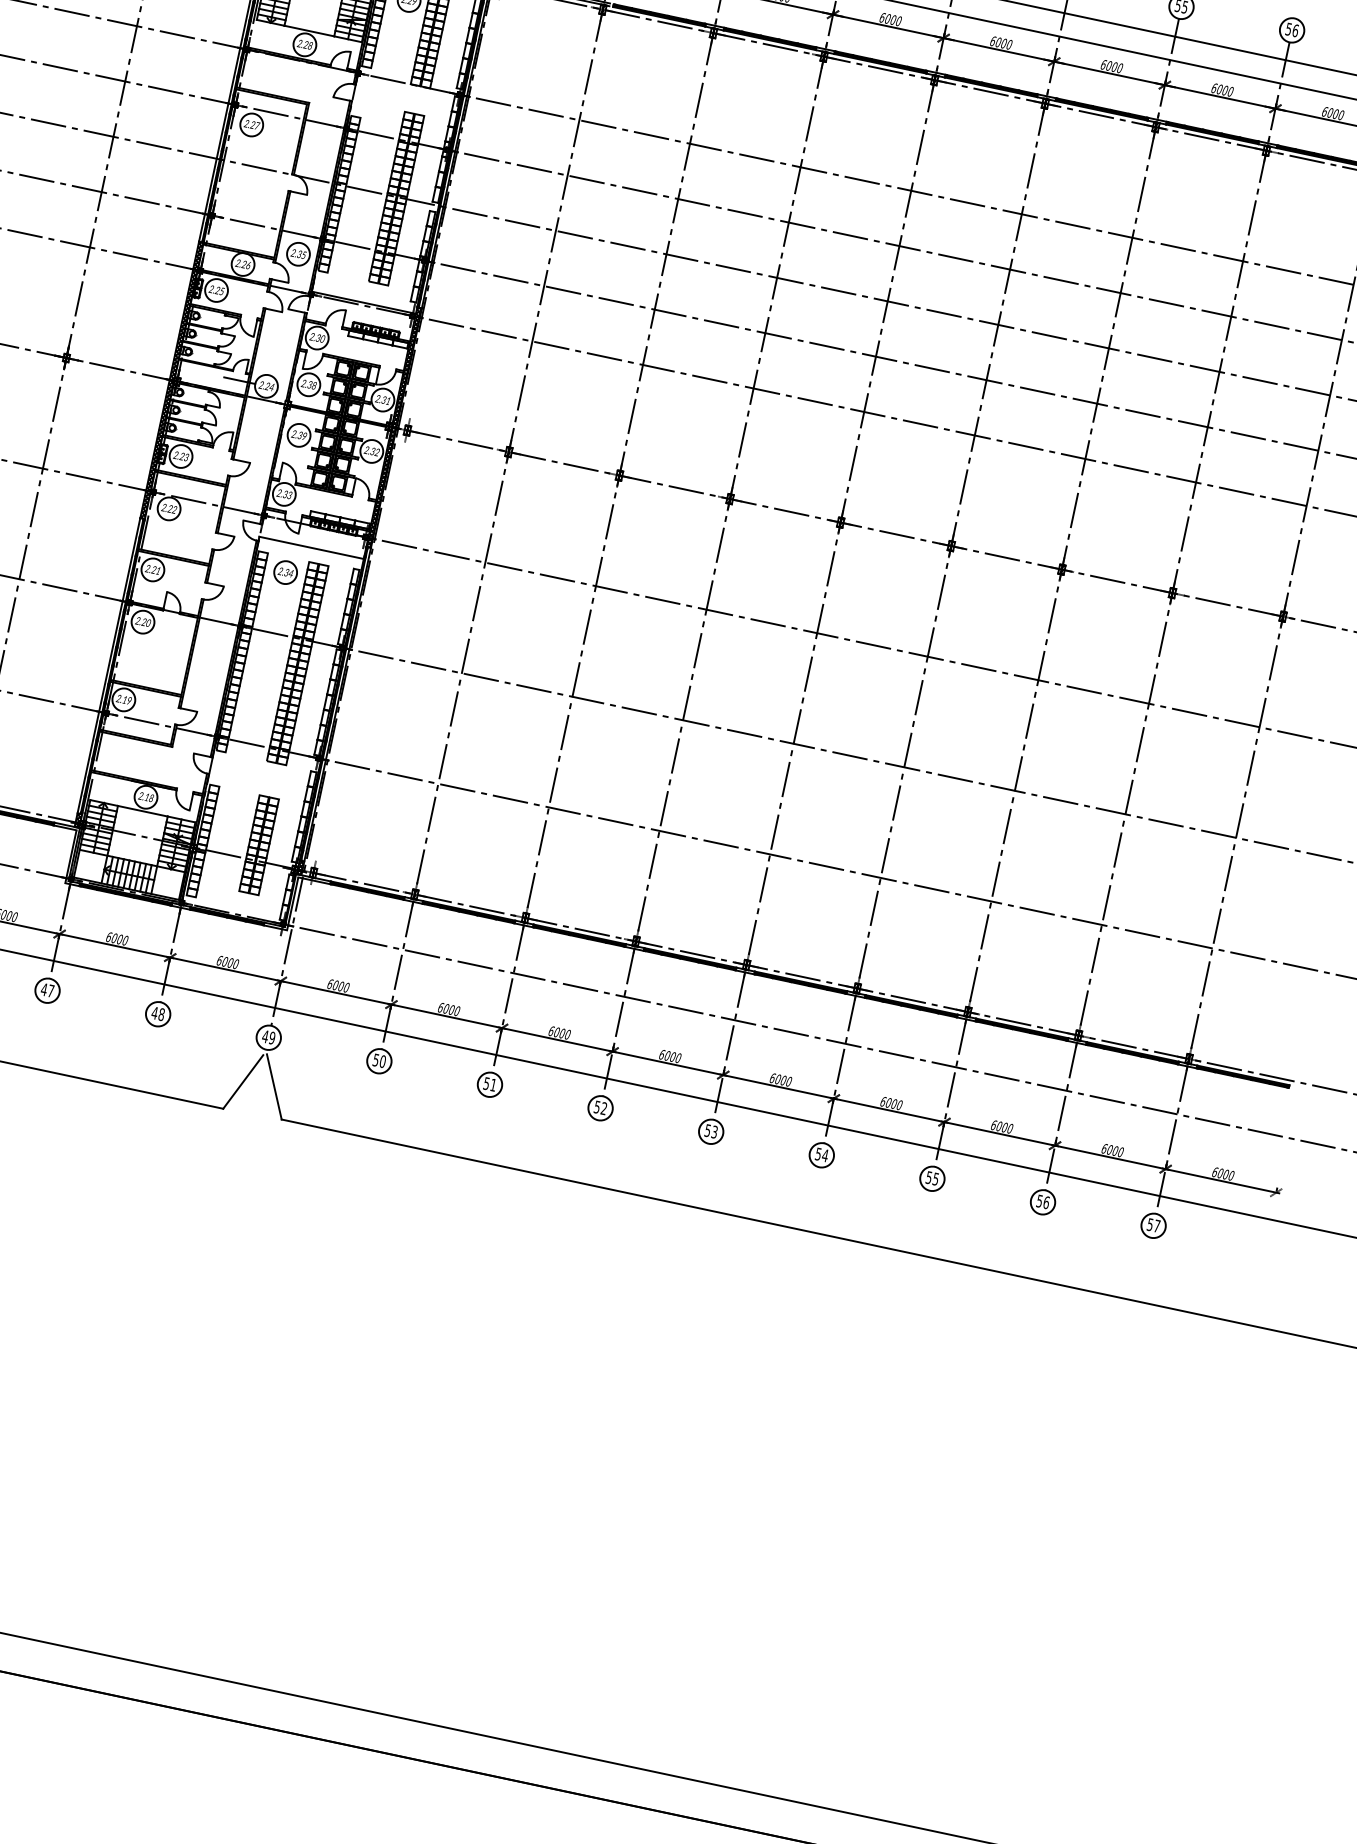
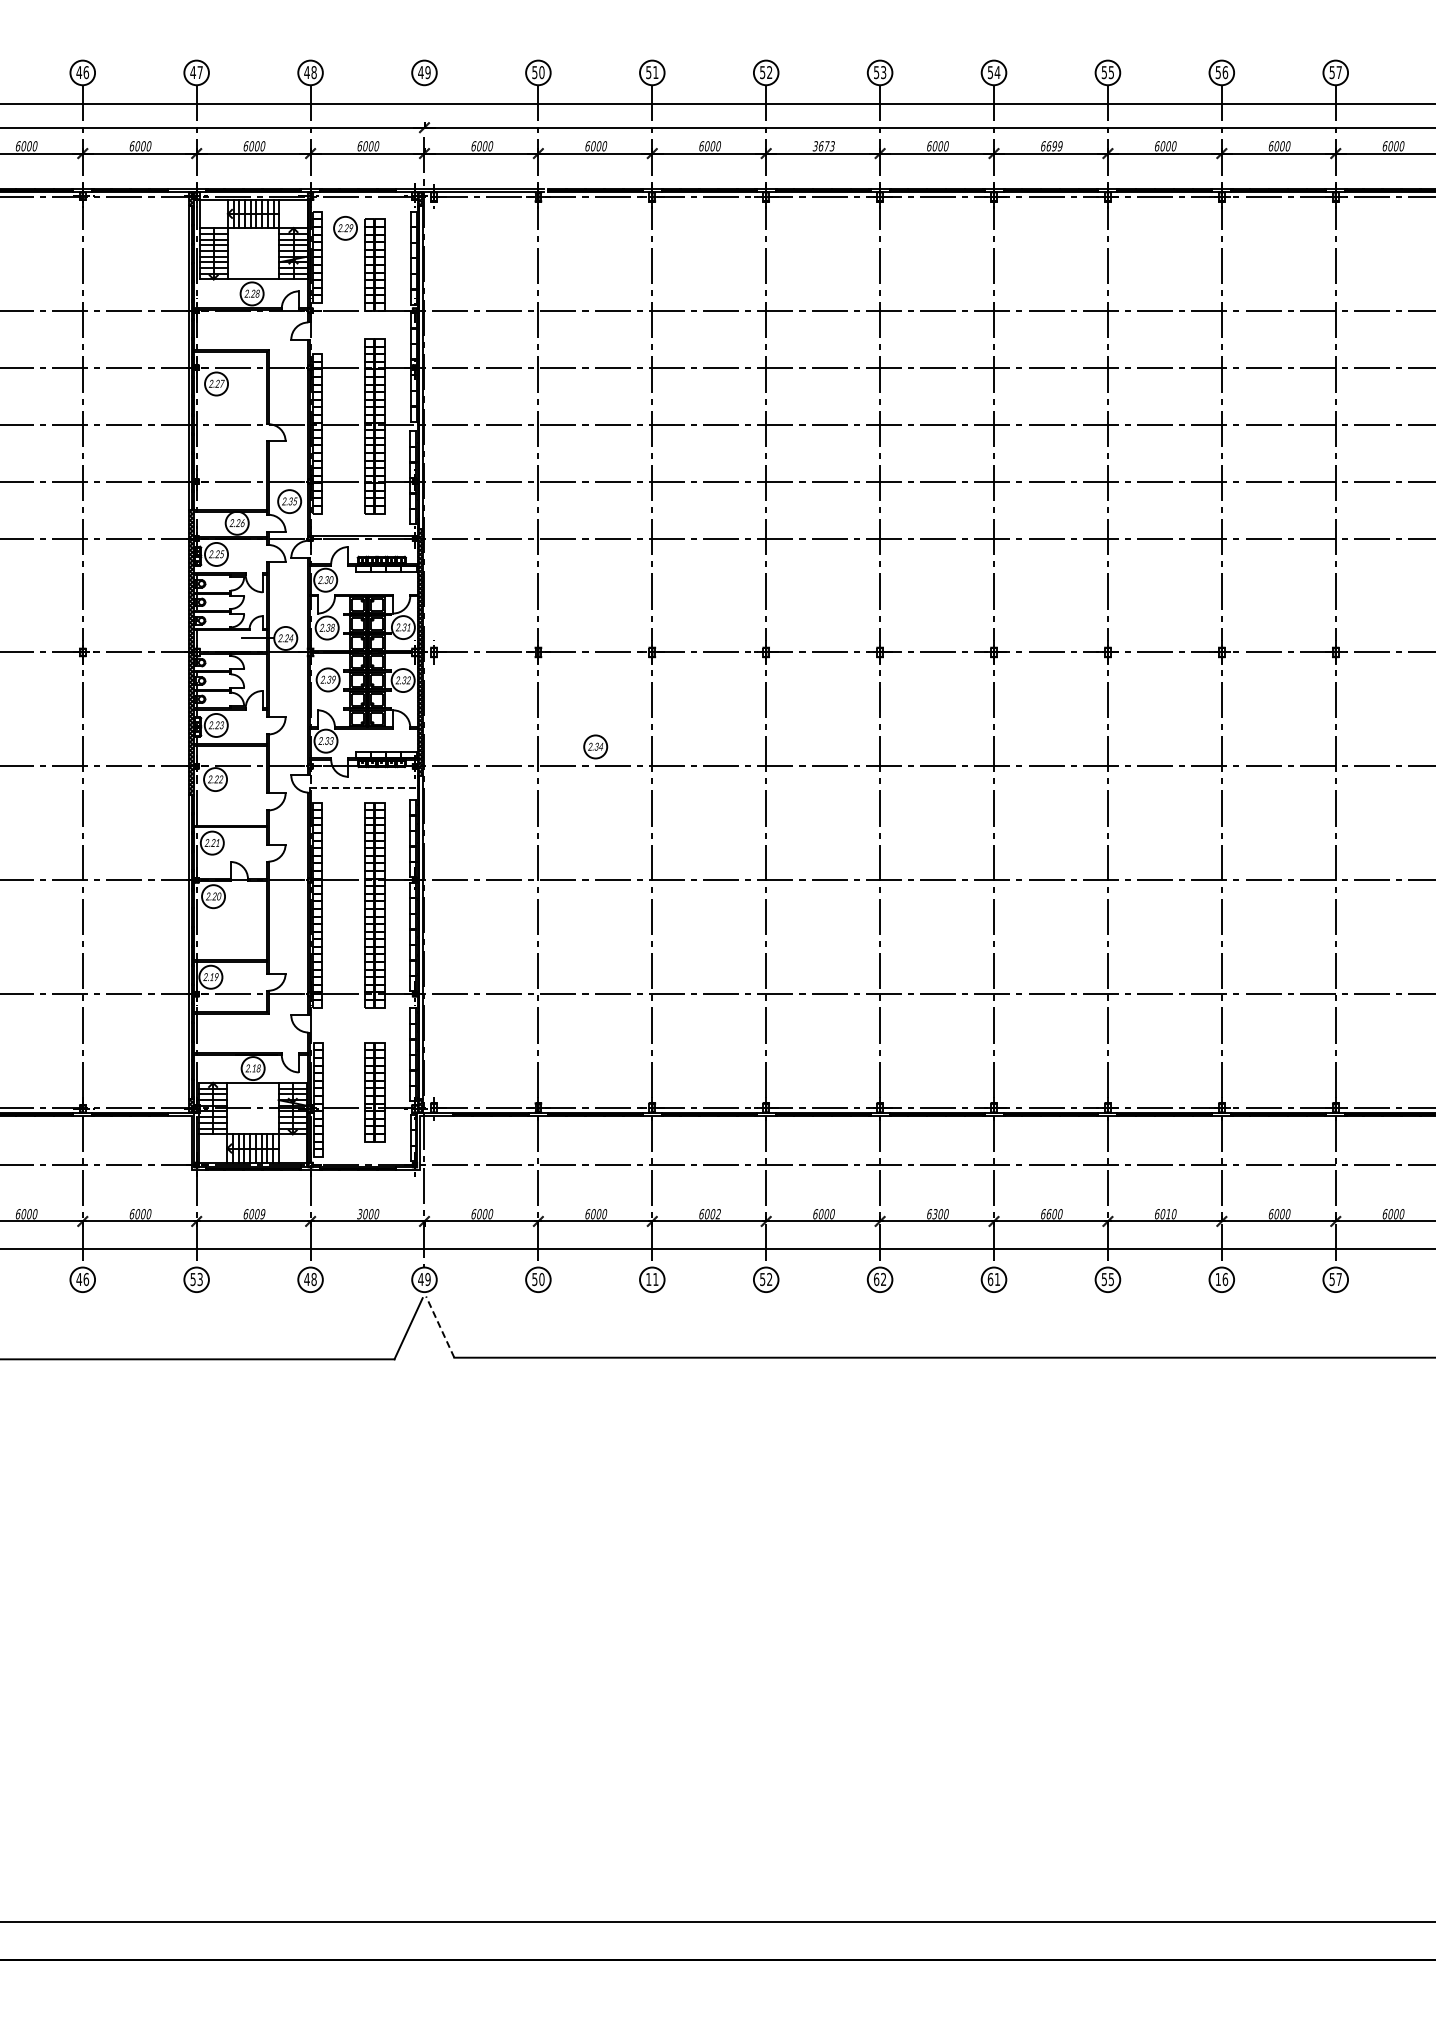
text: (890, 19) -> (823, 146), 6000 -> 3673
text: (1114, 67) -> (1054, 146), 6000 -> 6699
line: (311, 548) -> (364, 788), solid -> dashed
part: (285, 572) -> (595, 746), moved
text: (124, 940) -> (262, 1214), 6000 -> 6009
text: (219, 960) -> (359, 1214), 6000 -> 3000
text: (47, 990) -> (196, 1279), 47 -> 53
text: (566, 1034) -> (717, 1214), 6000 -> 6002
text: (777, 1079) -> (934, 1214), 6000 -> 6300
text: (486, 1083) -> (648, 1279), 51 -> 11
line: (274, 1087) -> (440, 1327), solid -> dashed
text: (889, 1102) -> (1049, 1213), 6000 -> 6600
text: (1004, 1127) -> (1168, 1214), 6000 -> 6010
text: (711, 1131) -> (880, 1279), 53 -> 62
text: (821, 1153) -> (993, 1278), 54 -> 61
text: (1038, 1201) -> (1217, 1279), 56 -> 16

